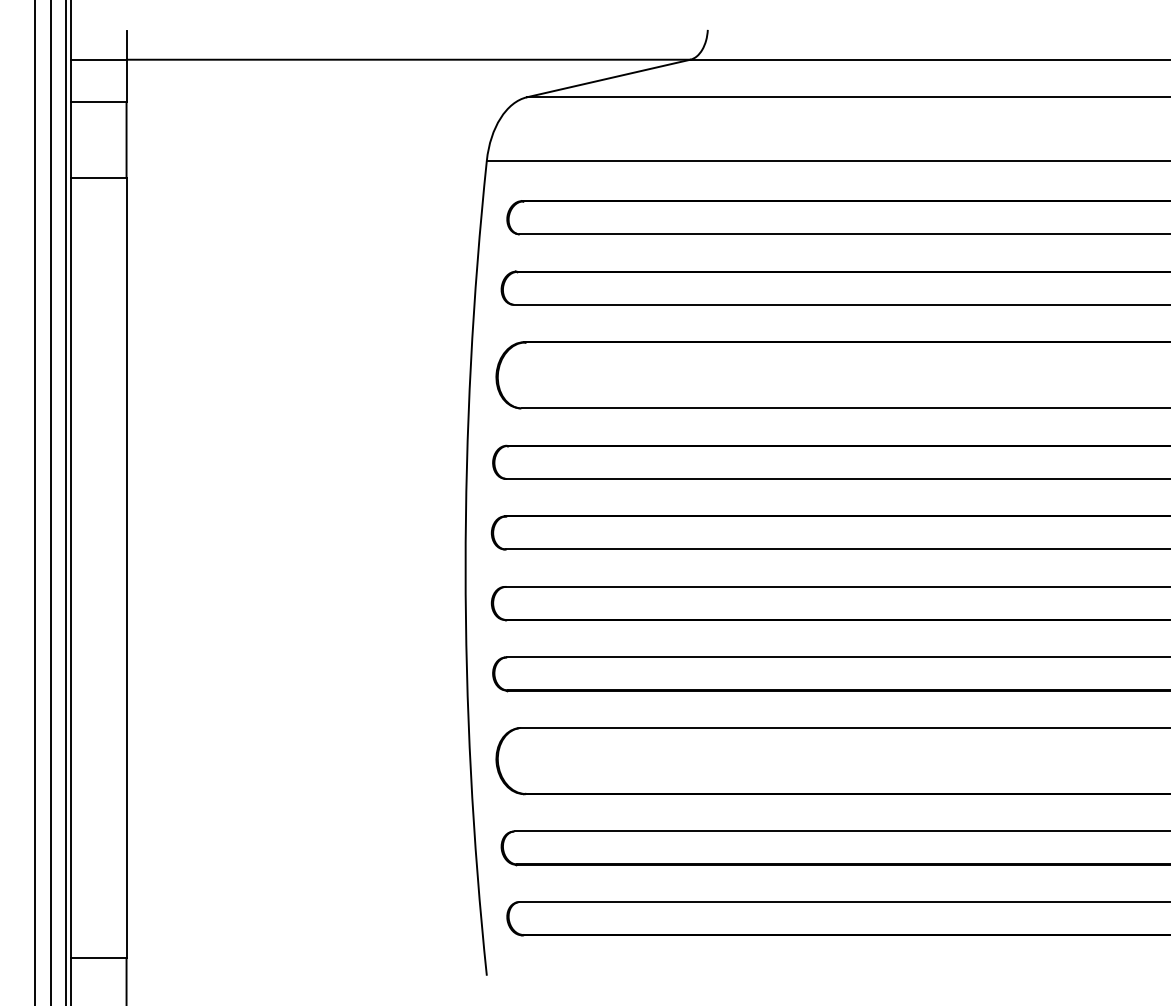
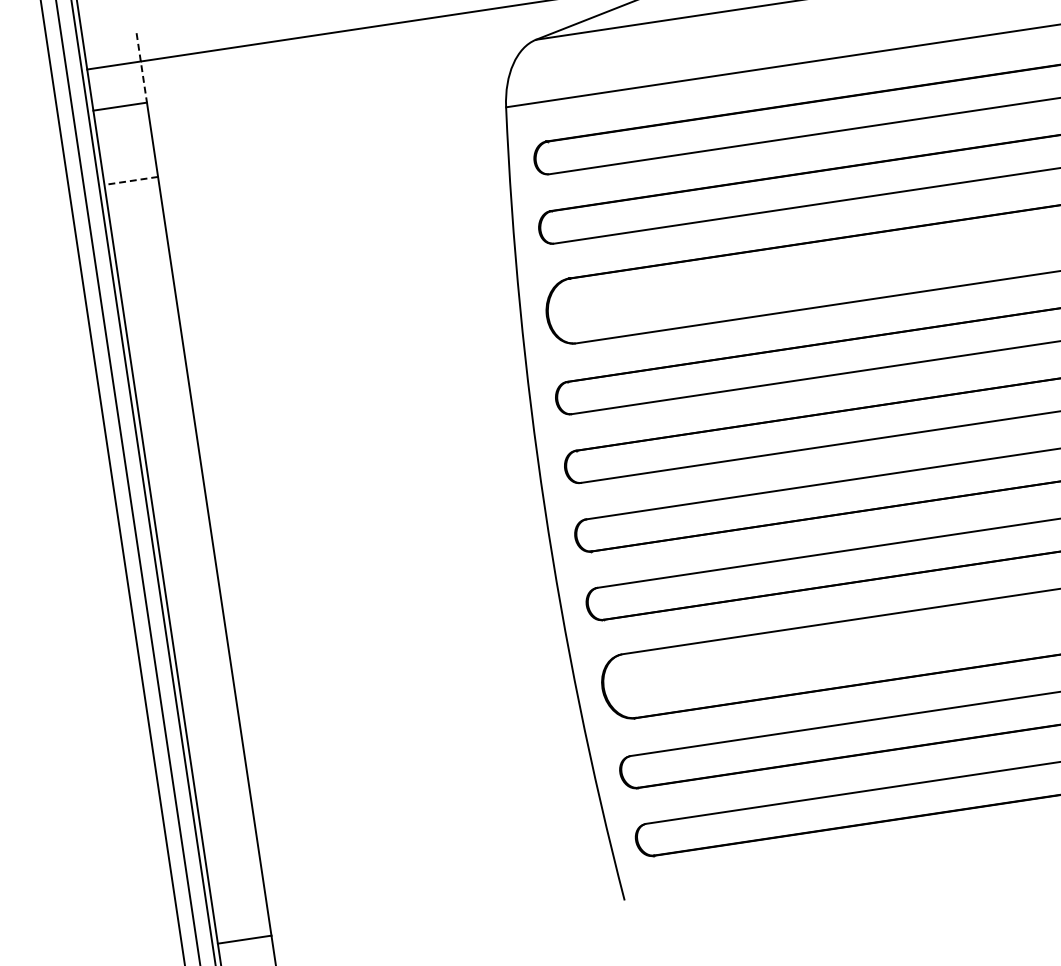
line: (126, 66) -> (141, 68), solid -> dashed
line: (99, 178) -> (131, 181), solid -> dashed

